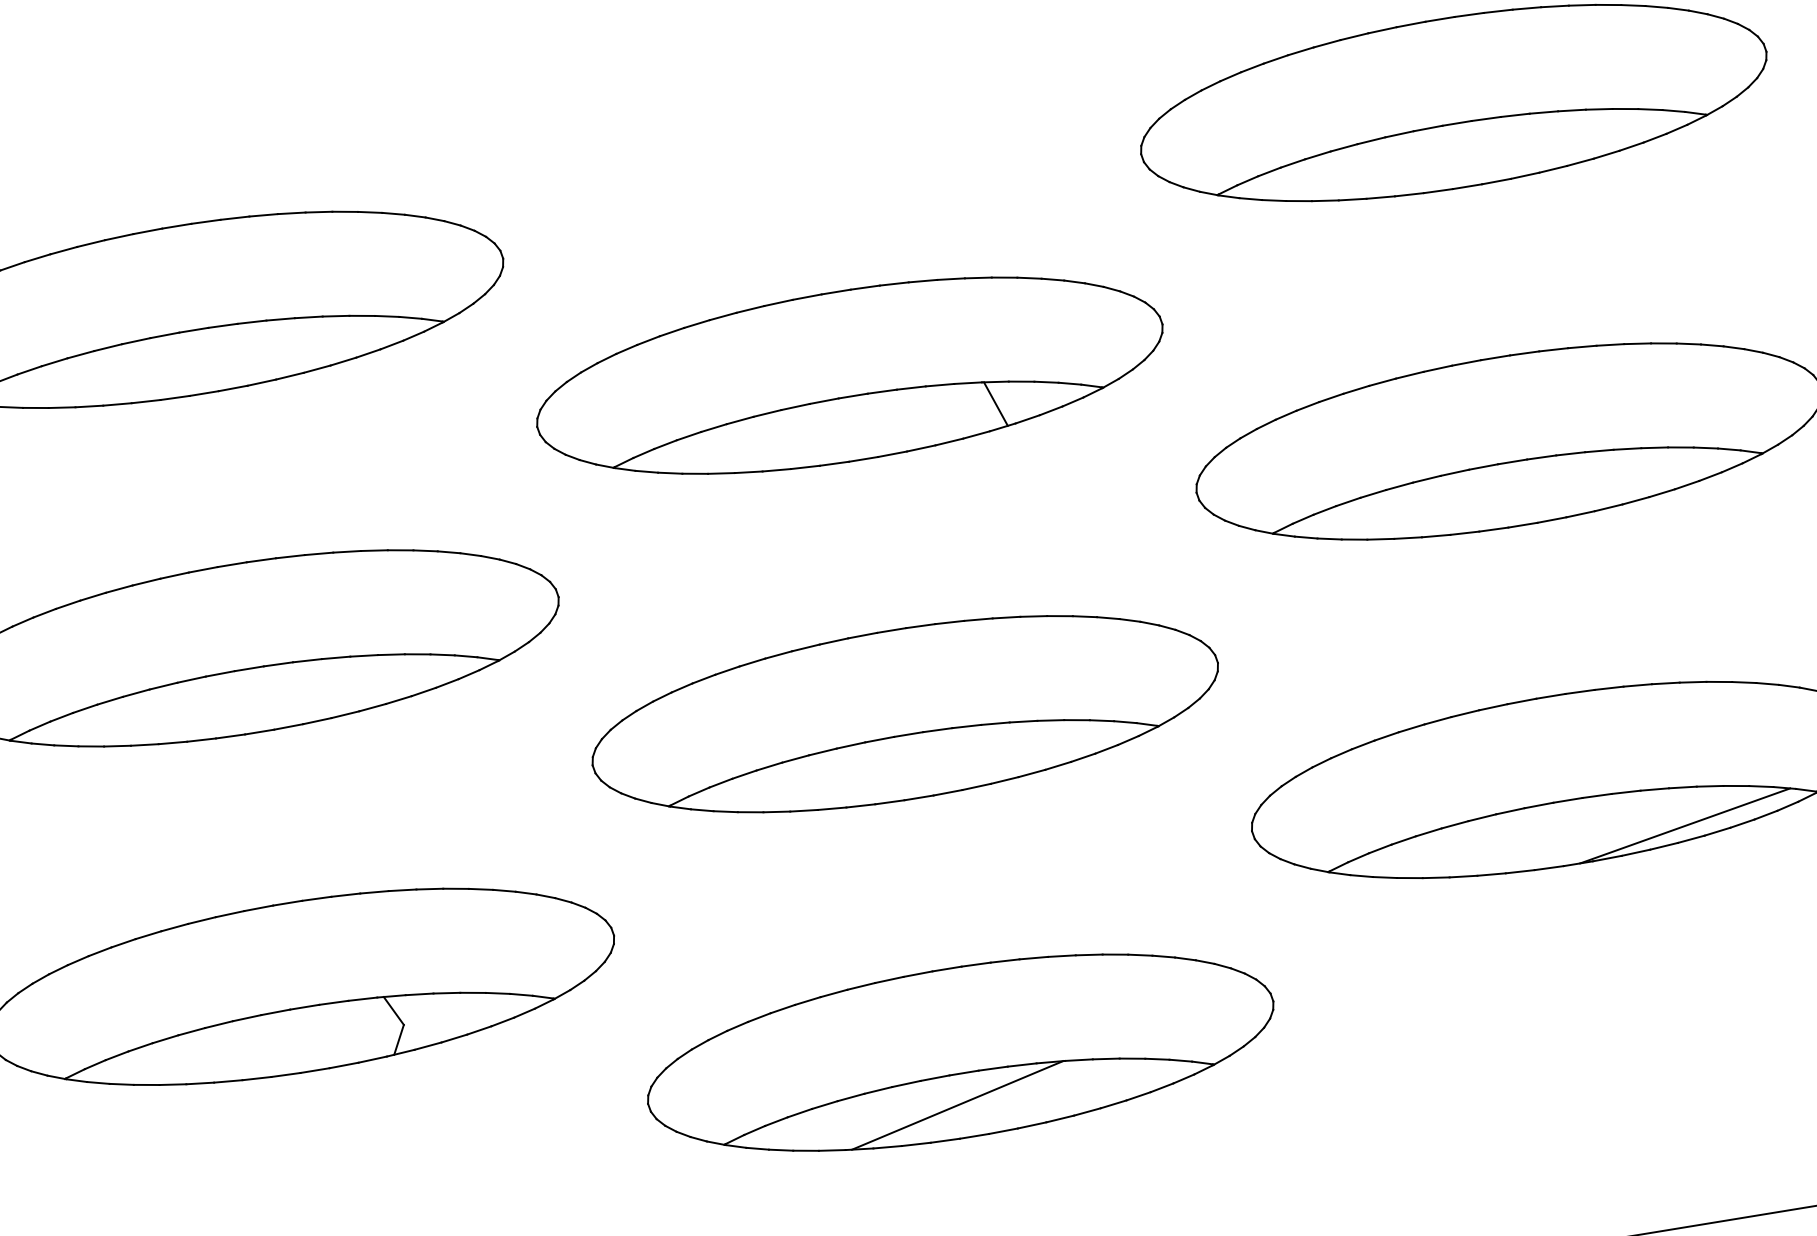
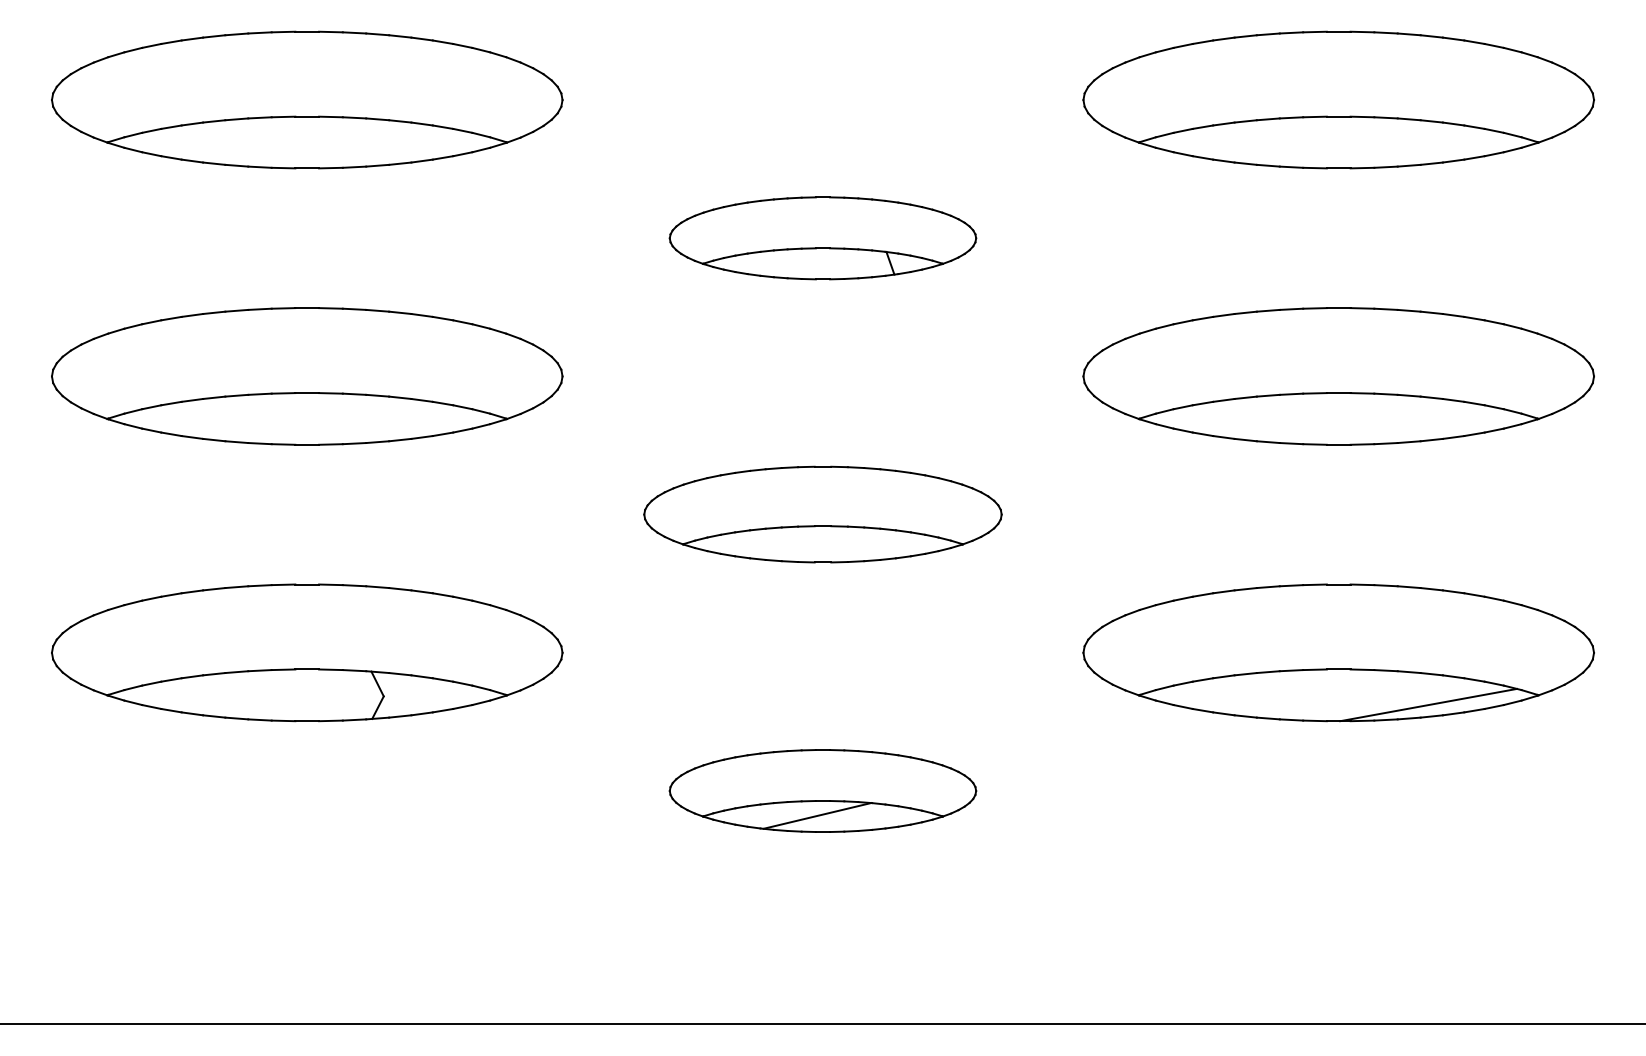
part: (849, 376) -> (822, 238), size x0.6
part: (904, 714) -> (822, 514), size x0.7
part: (960, 1052) -> (822, 790), size x0.6

